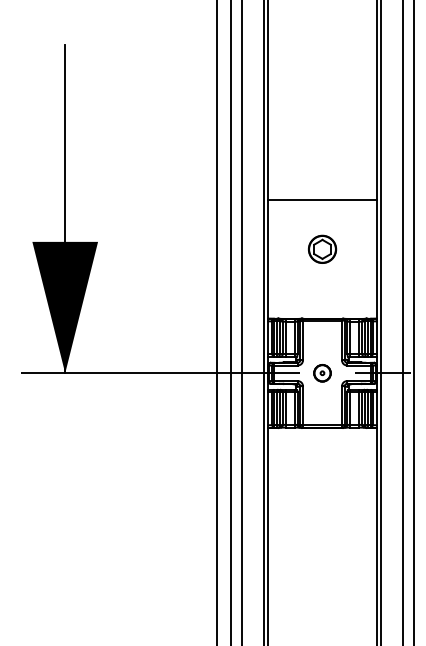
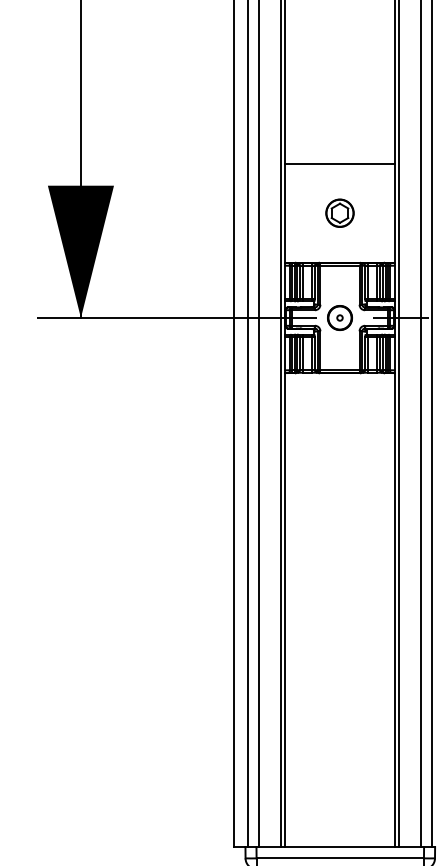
line: (322, 199) -> (339, 163), moved
part: (322, 248) -> (339, 212), moved
part: (322, 372) -> (339, 317), size x1.43

